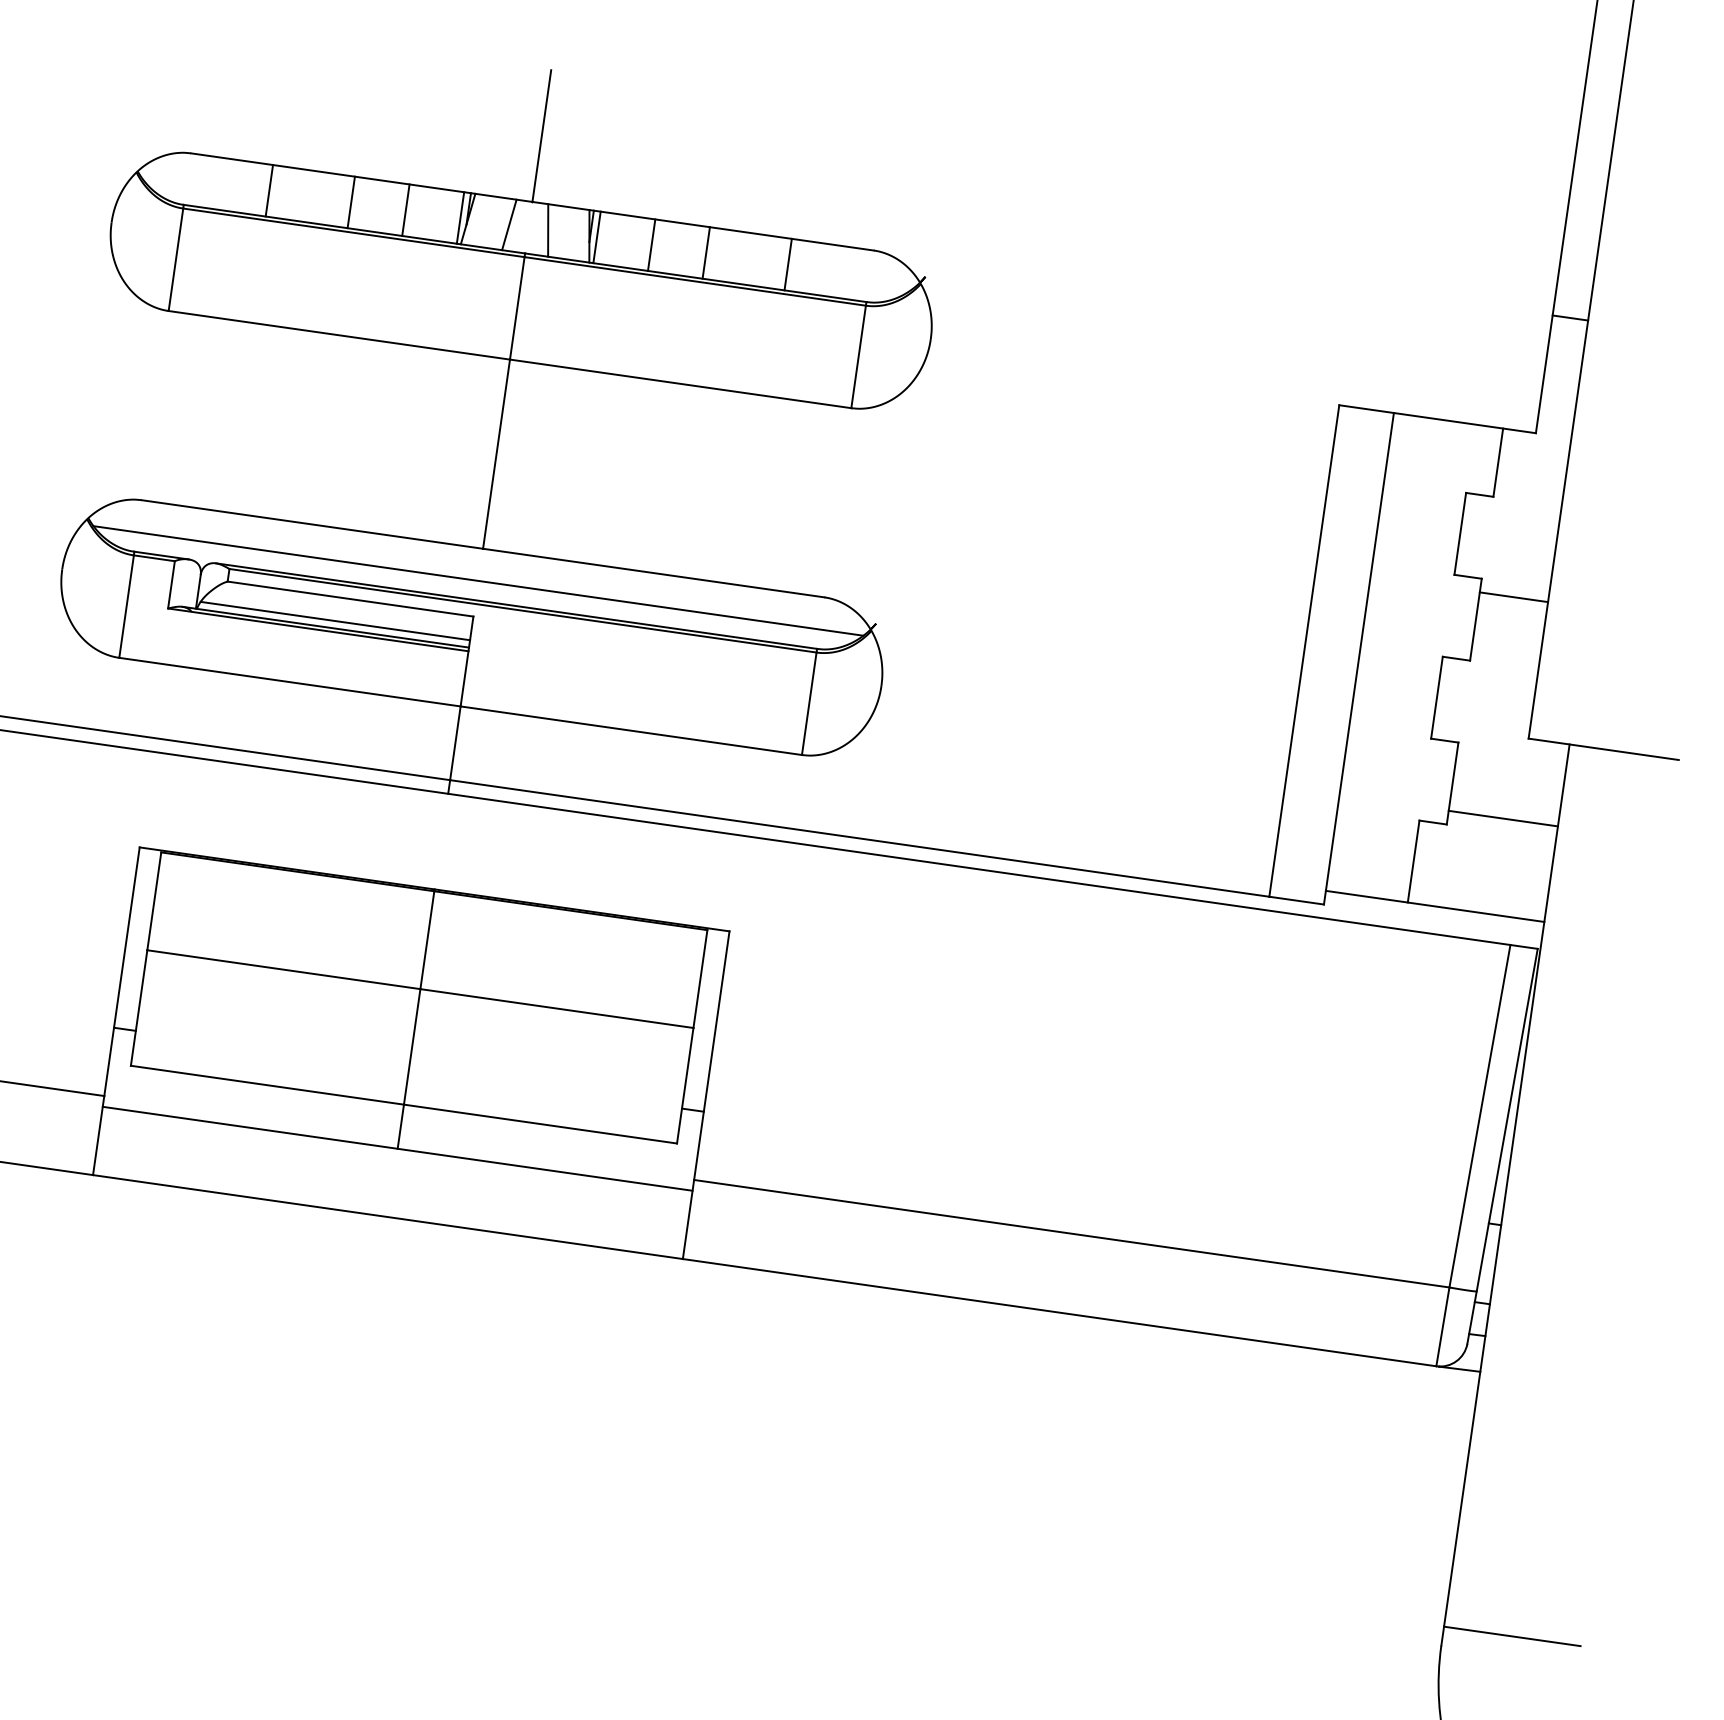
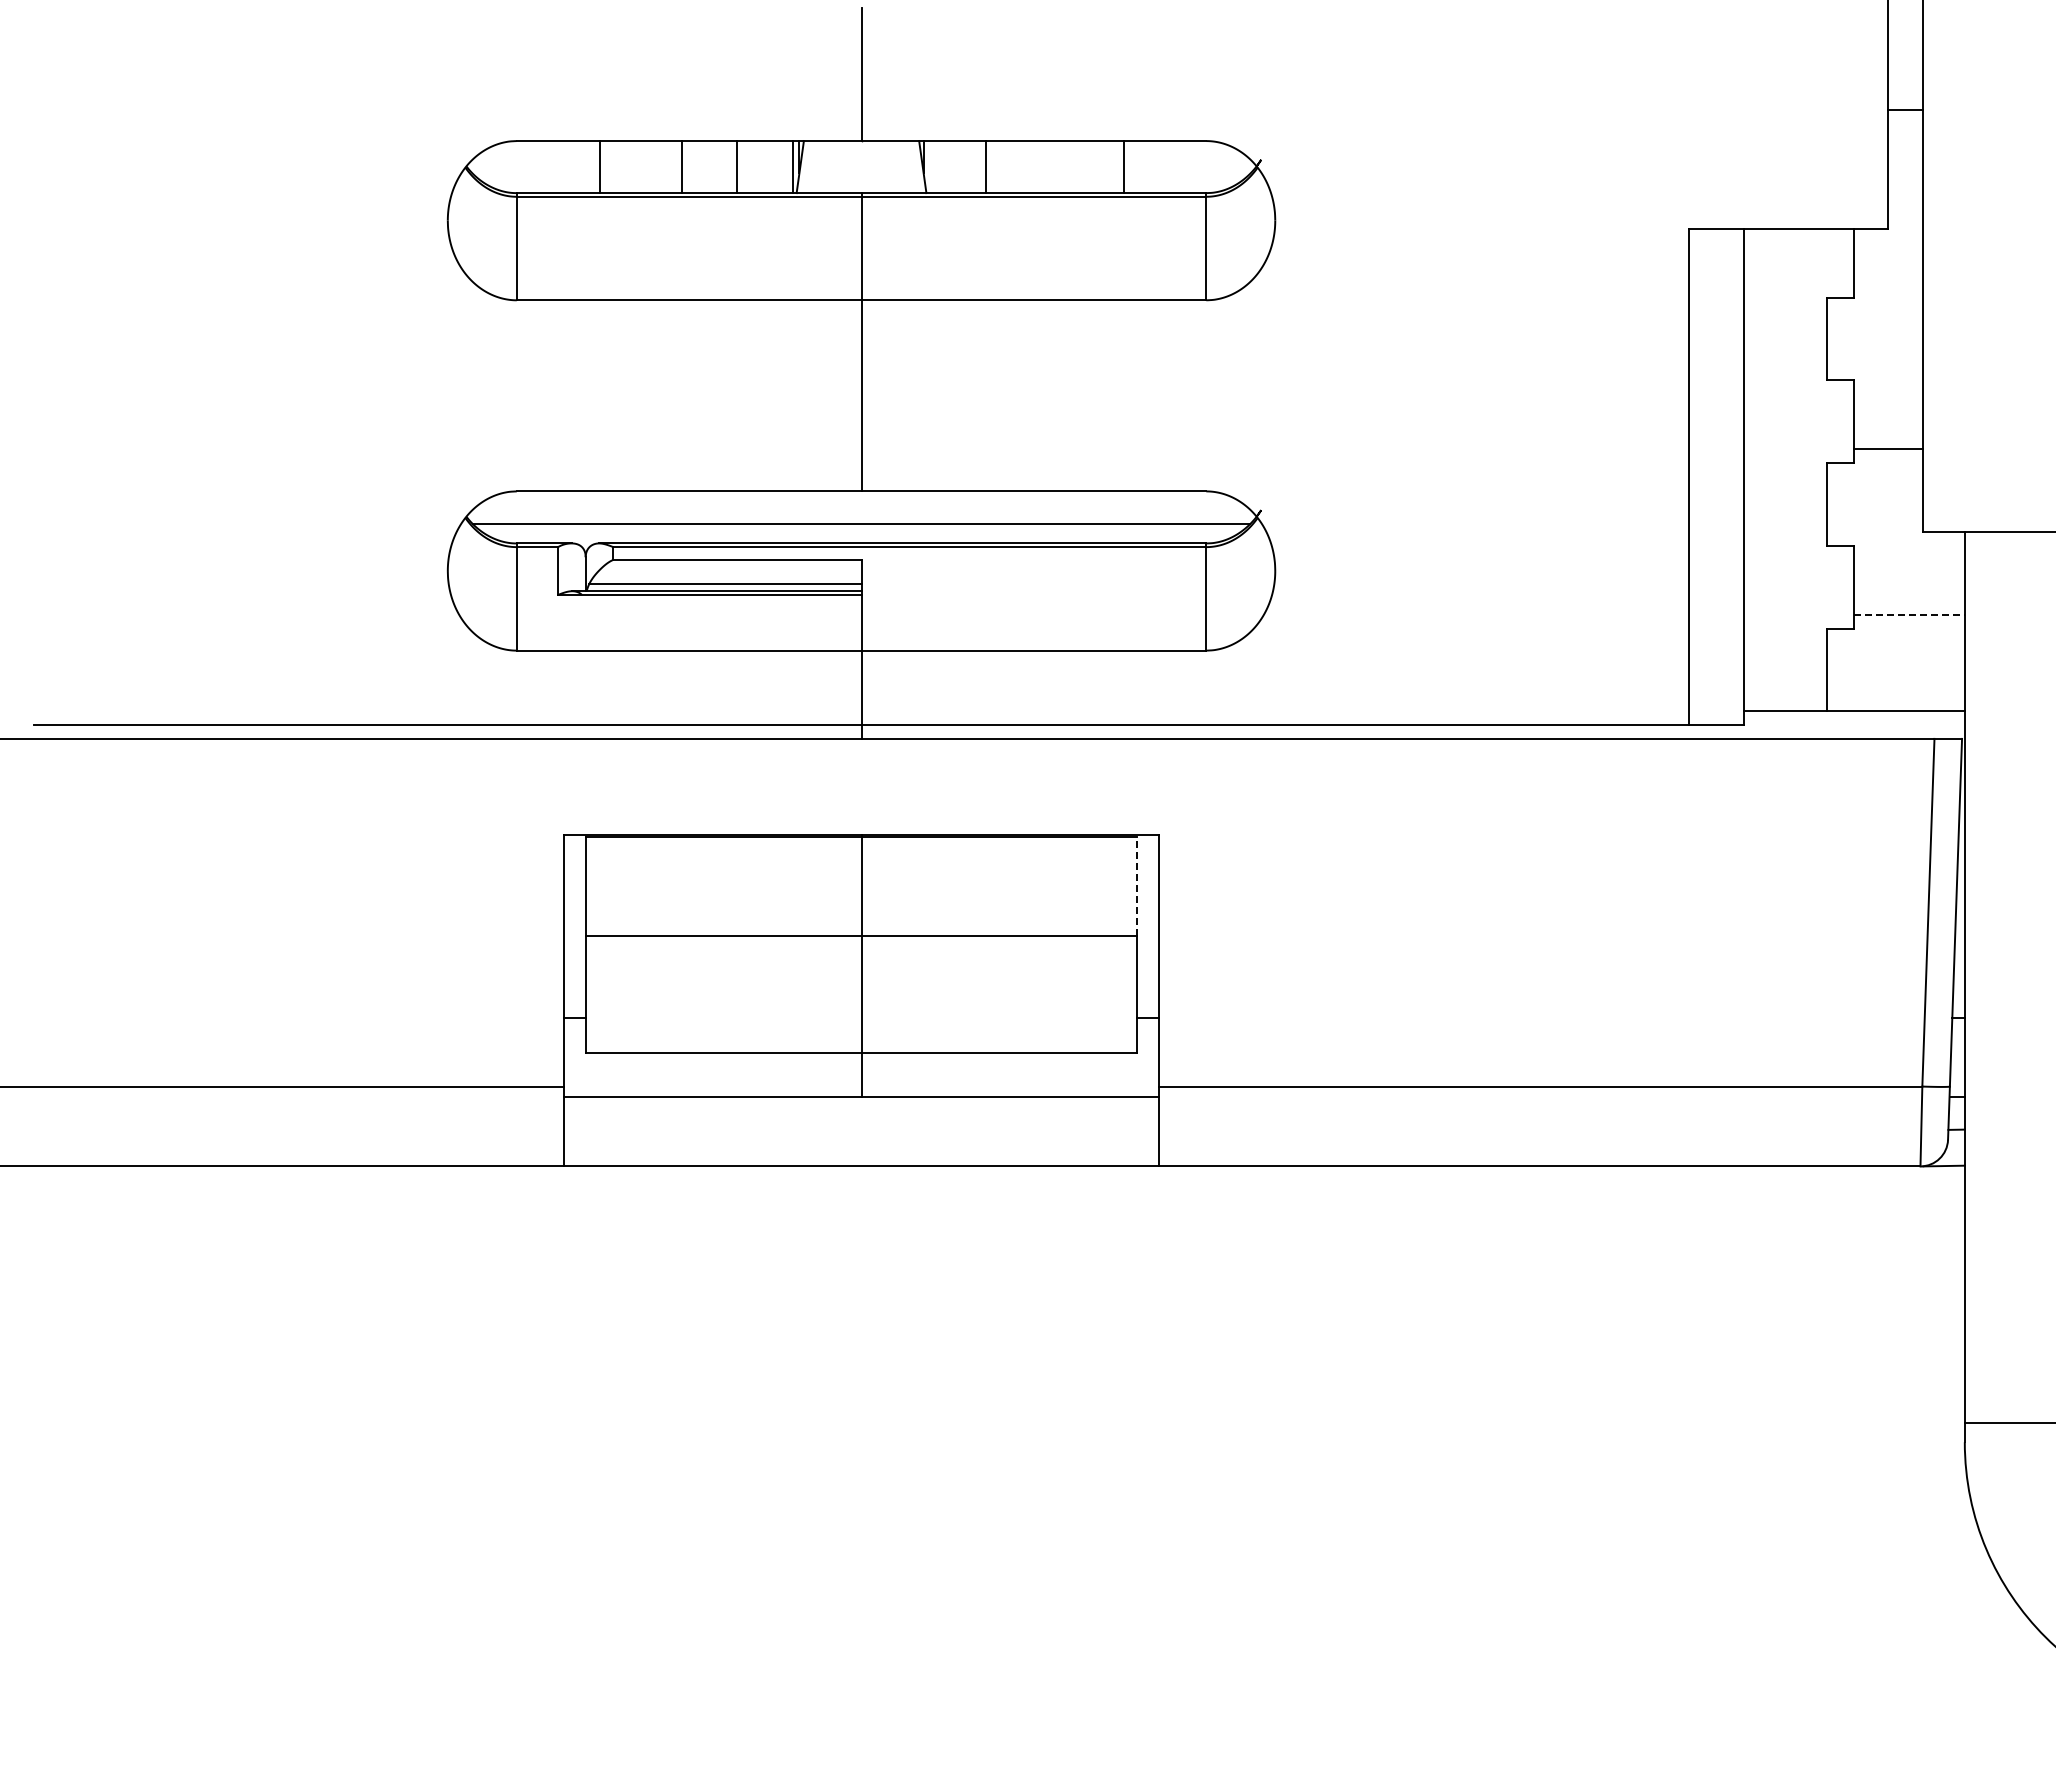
line: (508, 225) -> (841, 167), removed
line: (547, 230) -> (880, 167), removed
line: (596, 237) -> (930, 167), removed
line: (705, 253) -> (1040, 167), removed
line: (1513, 597) -> (1888, 449), moved
line: (1504, 818) -> (1910, 614), solid -> dashed
line: (700, 978) -> (1137, 886), solid -> dashed

